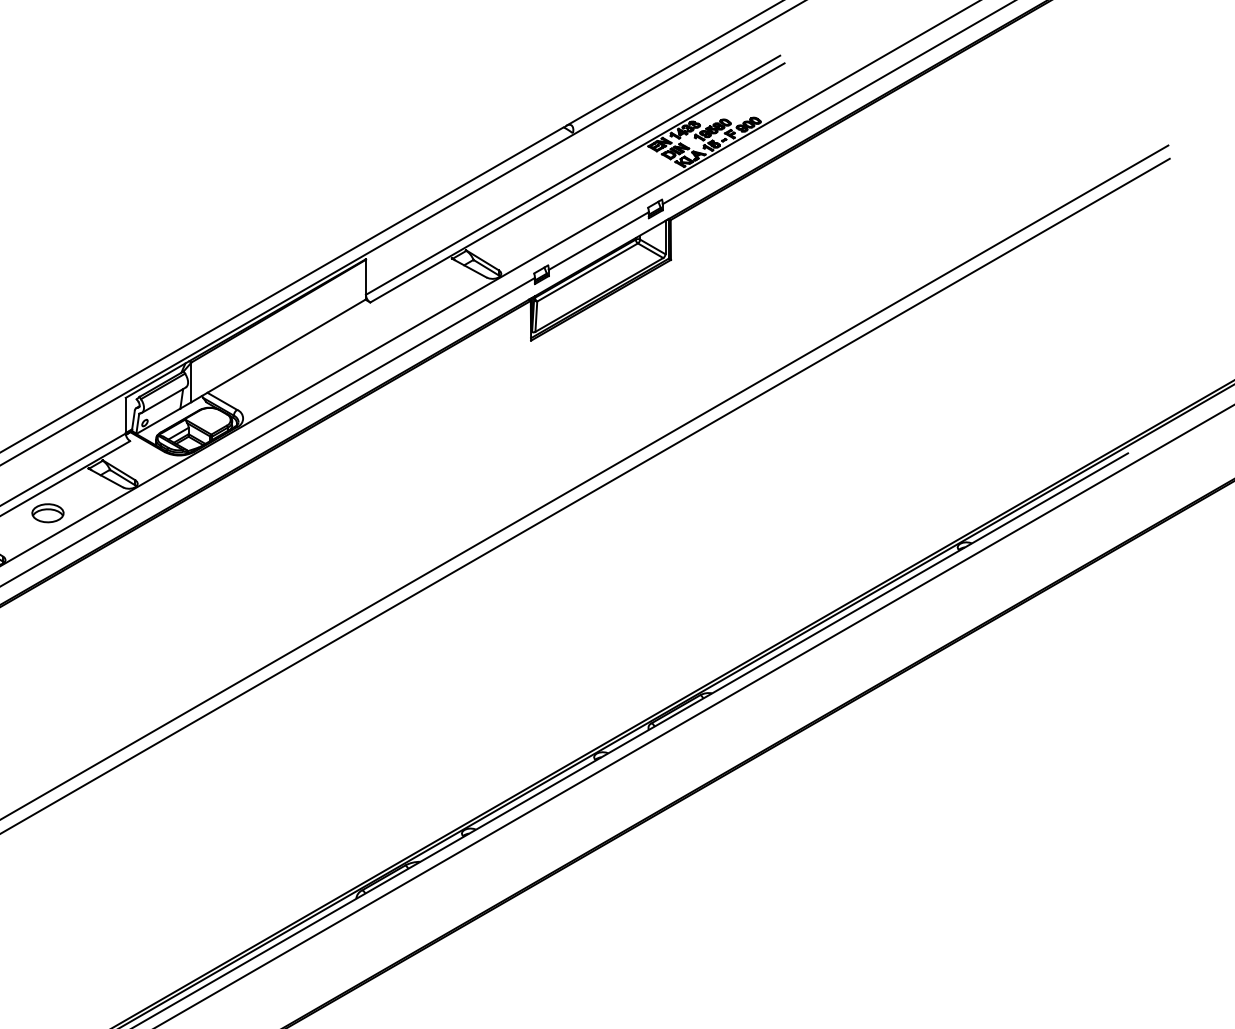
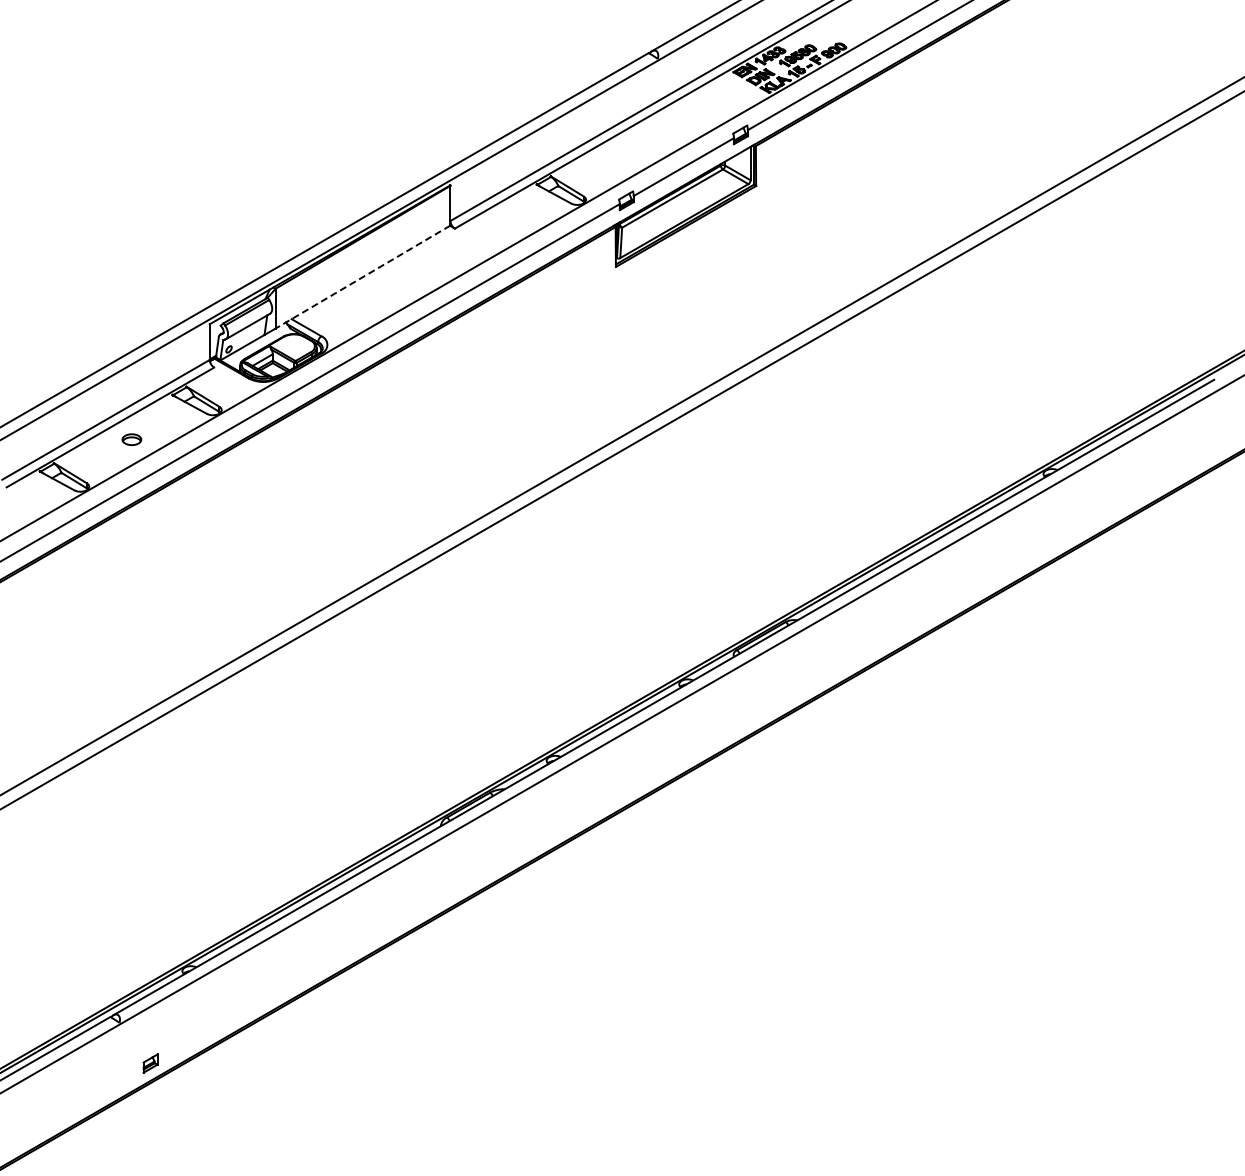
line: (278, 351) -> (362, 277), solid -> dashed
part: (47, 512) -> (131, 439), size x0.6

